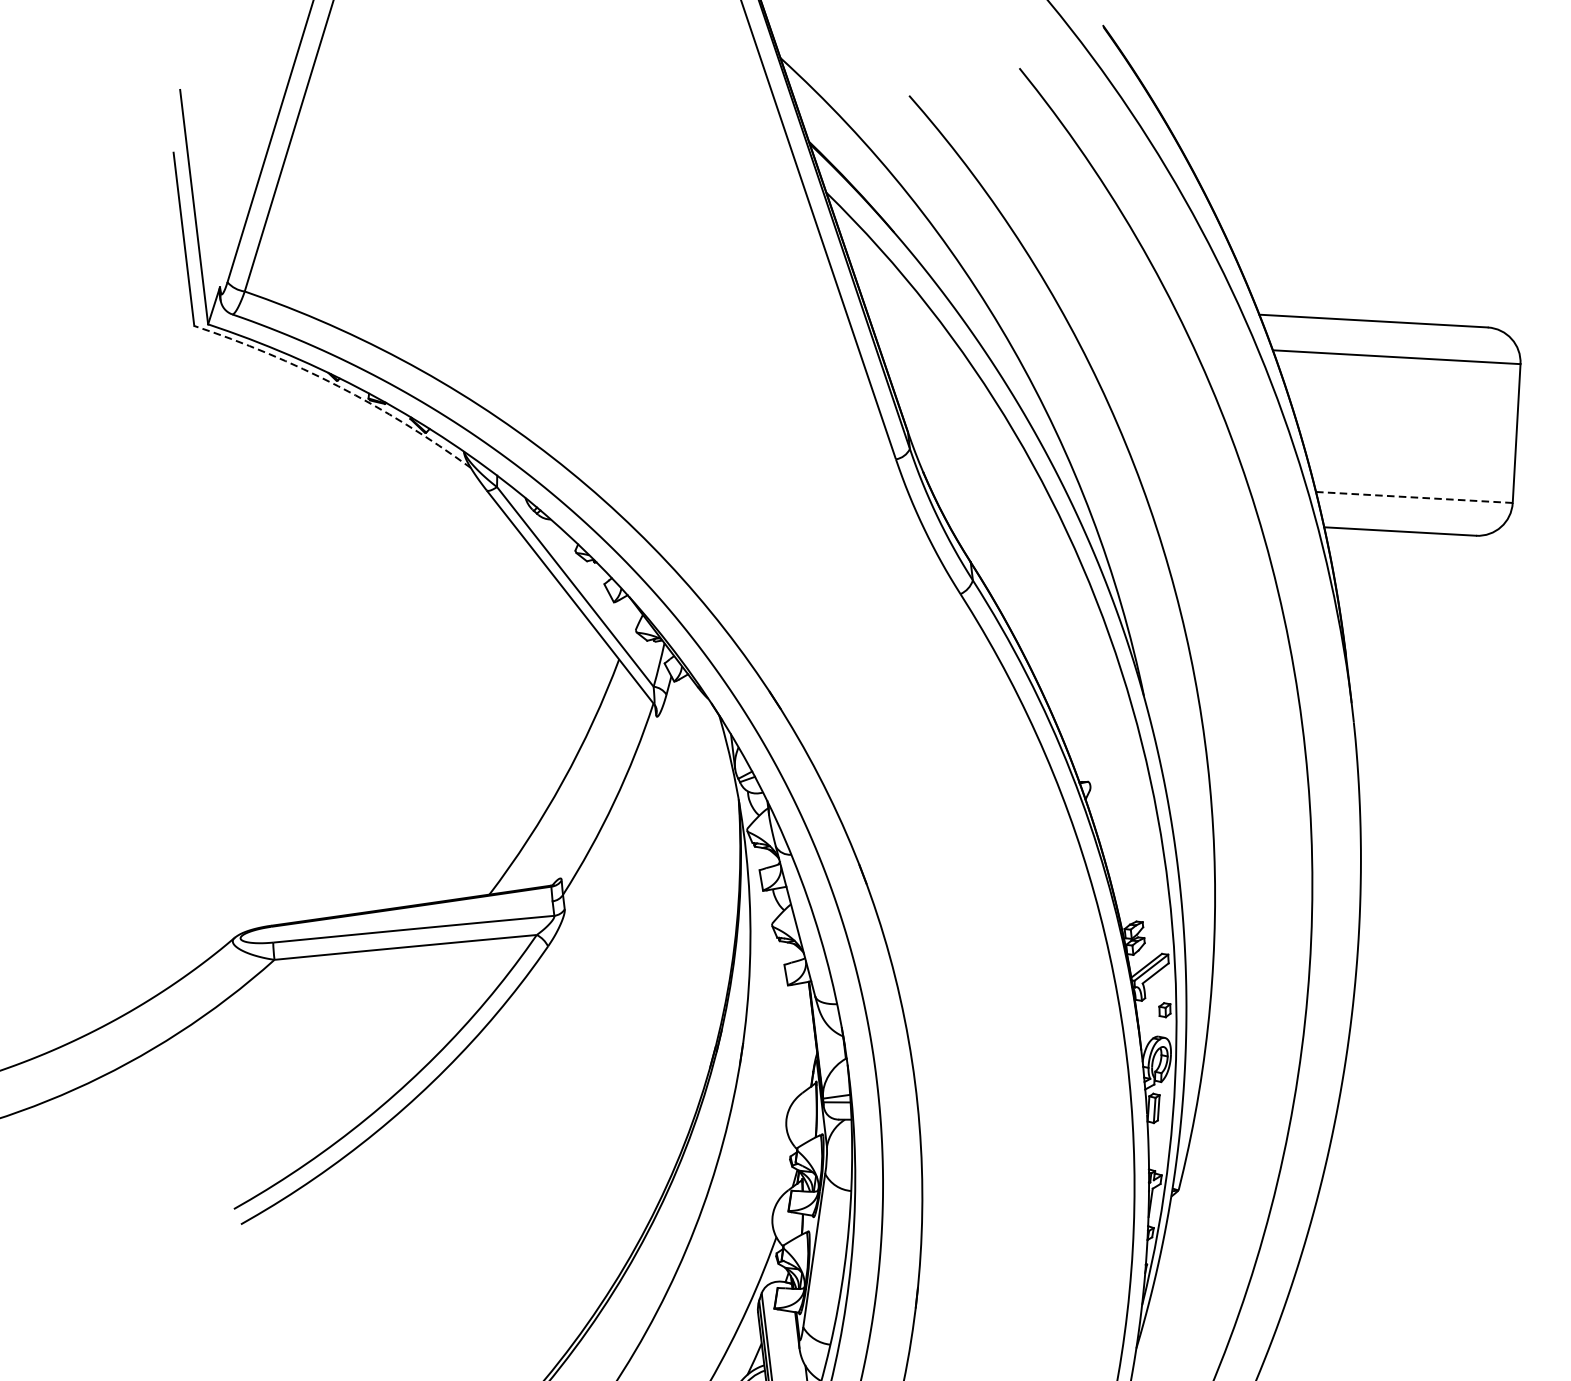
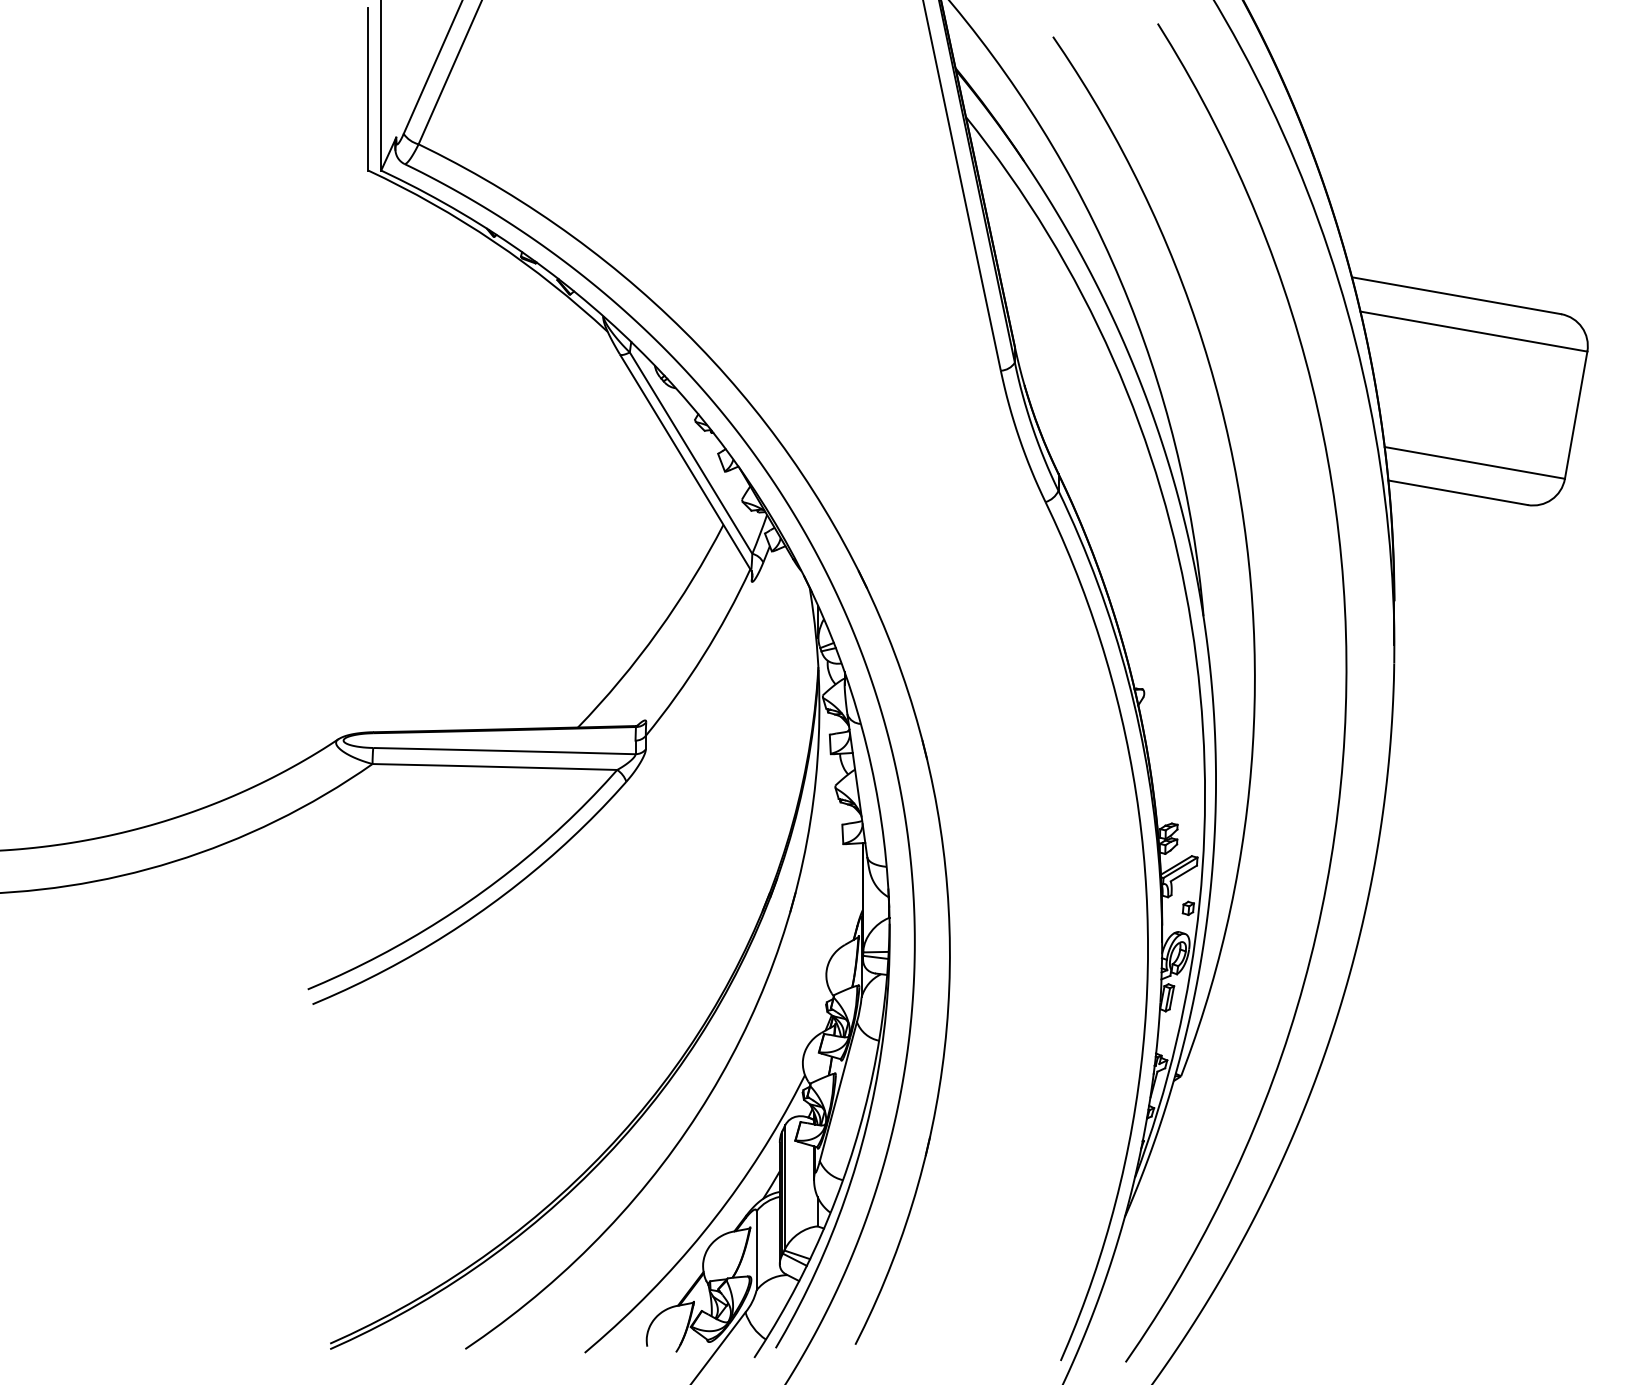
arc: (338, 385) -> (494, 241), dashed -> solid
line: (1413, 497) -> (1474, 462), dashed -> solid

